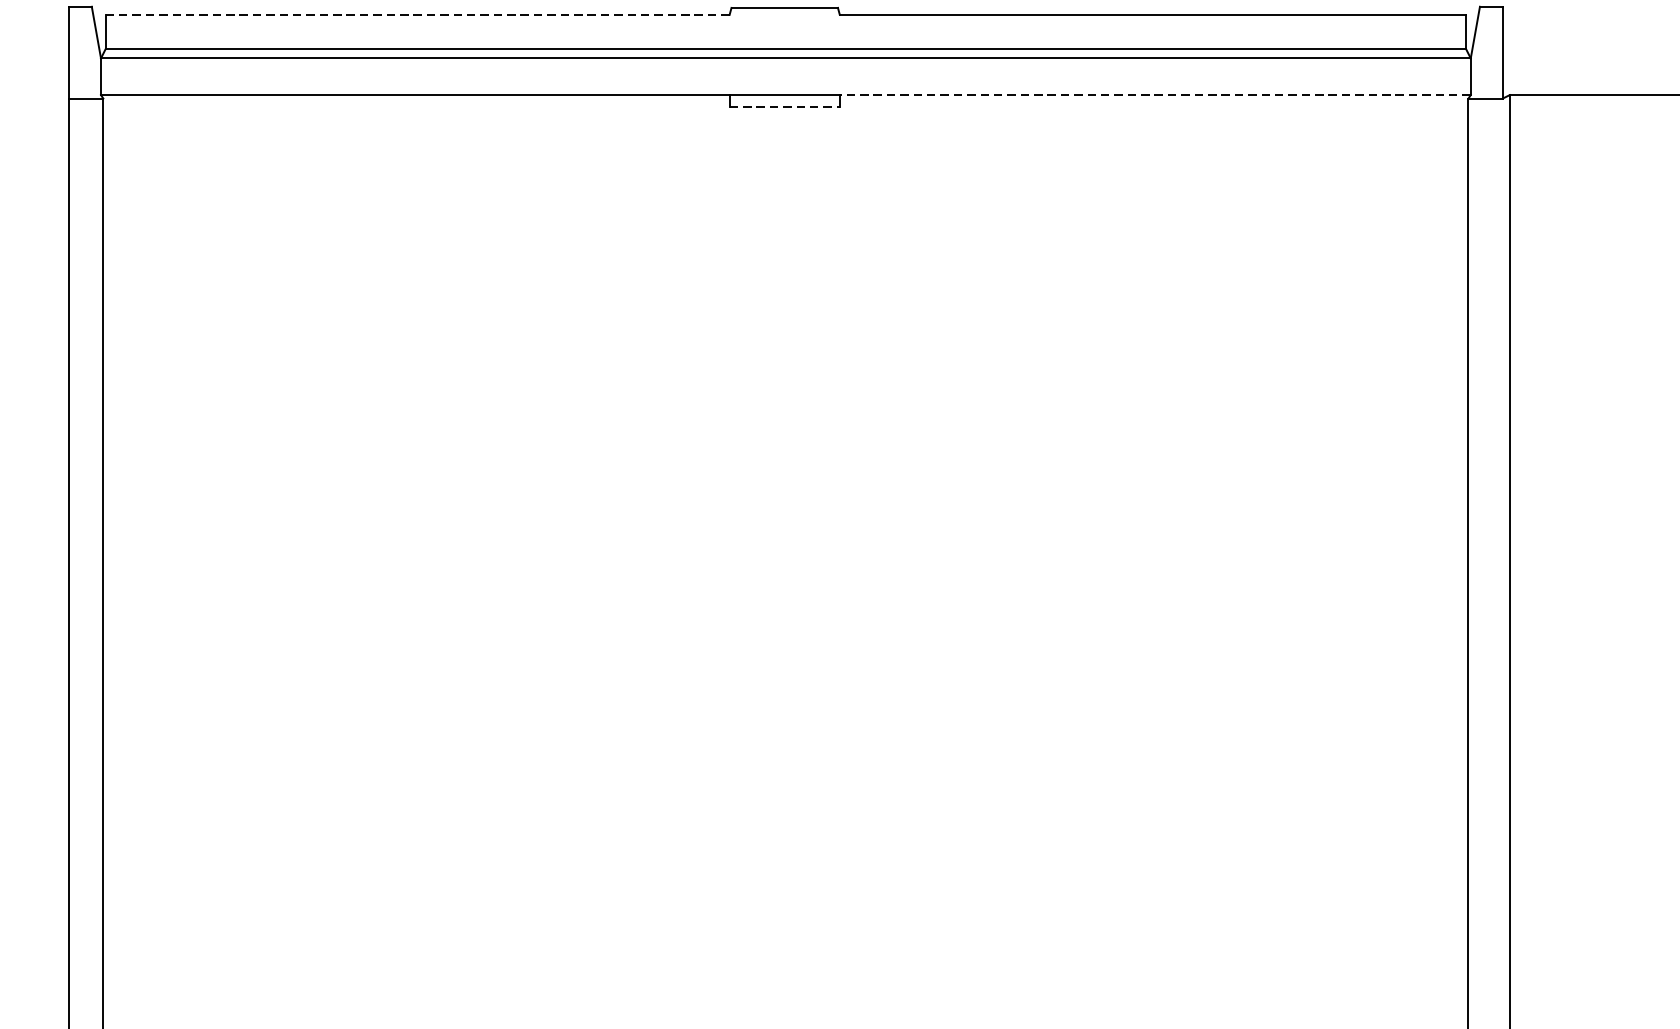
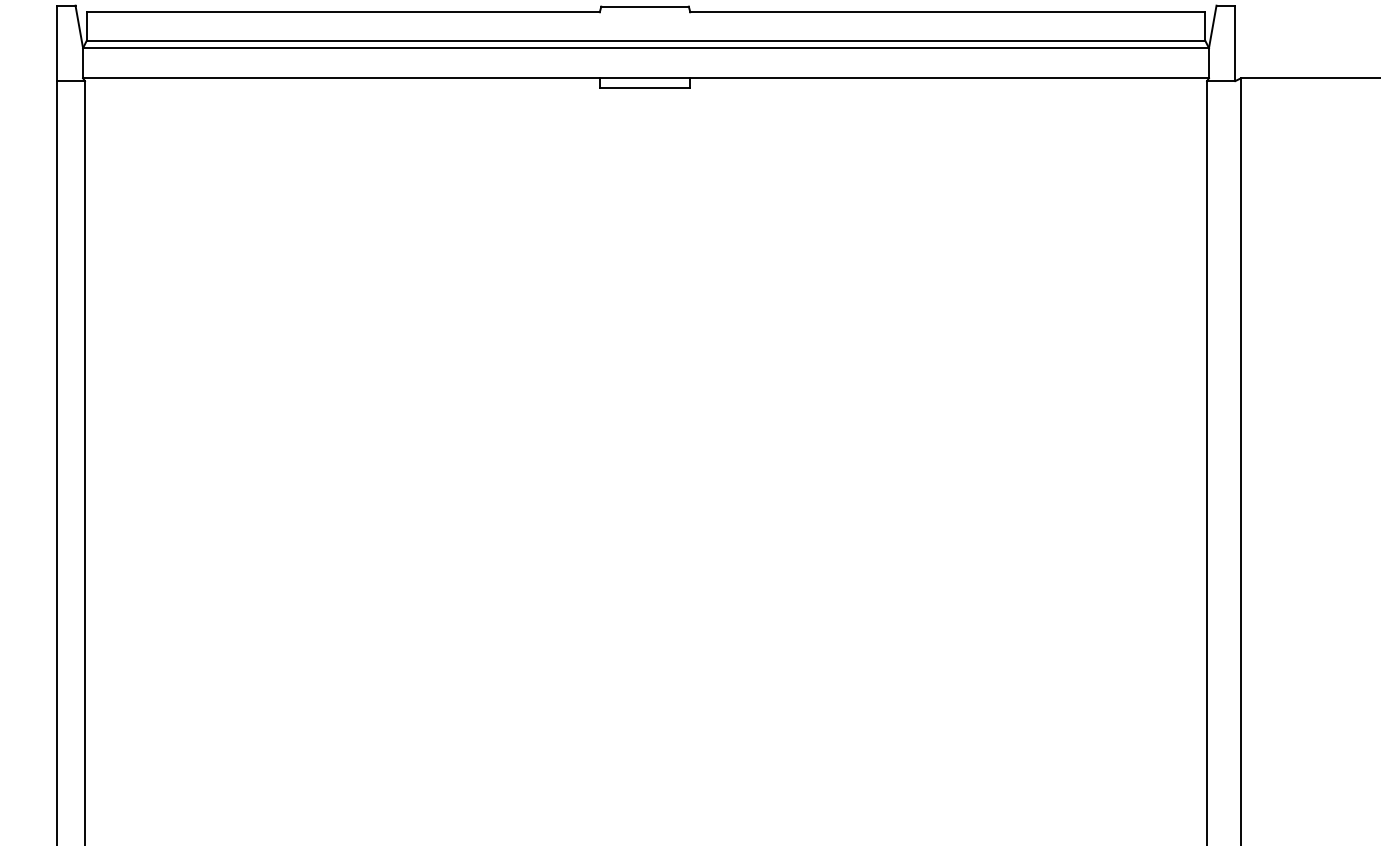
line: (417, 15) -> (343, 12), dashed -> solid
line: (1155, 95) -> (949, 78), dashed -> solid
line: (785, 106) -> (645, 87), dashed -> solid

